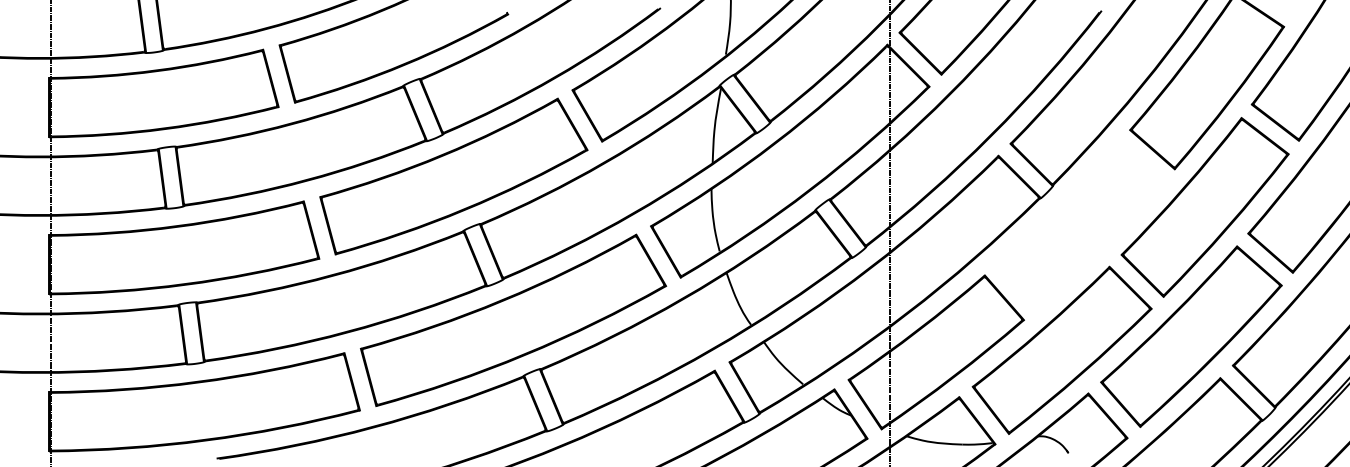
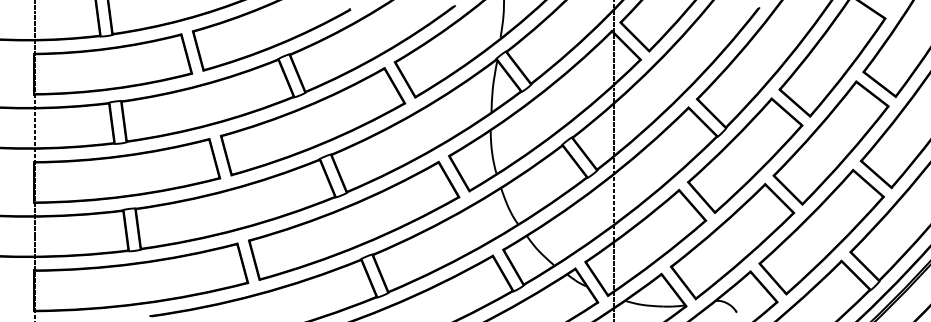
part: (1081, 225) -> (745, 155), added

